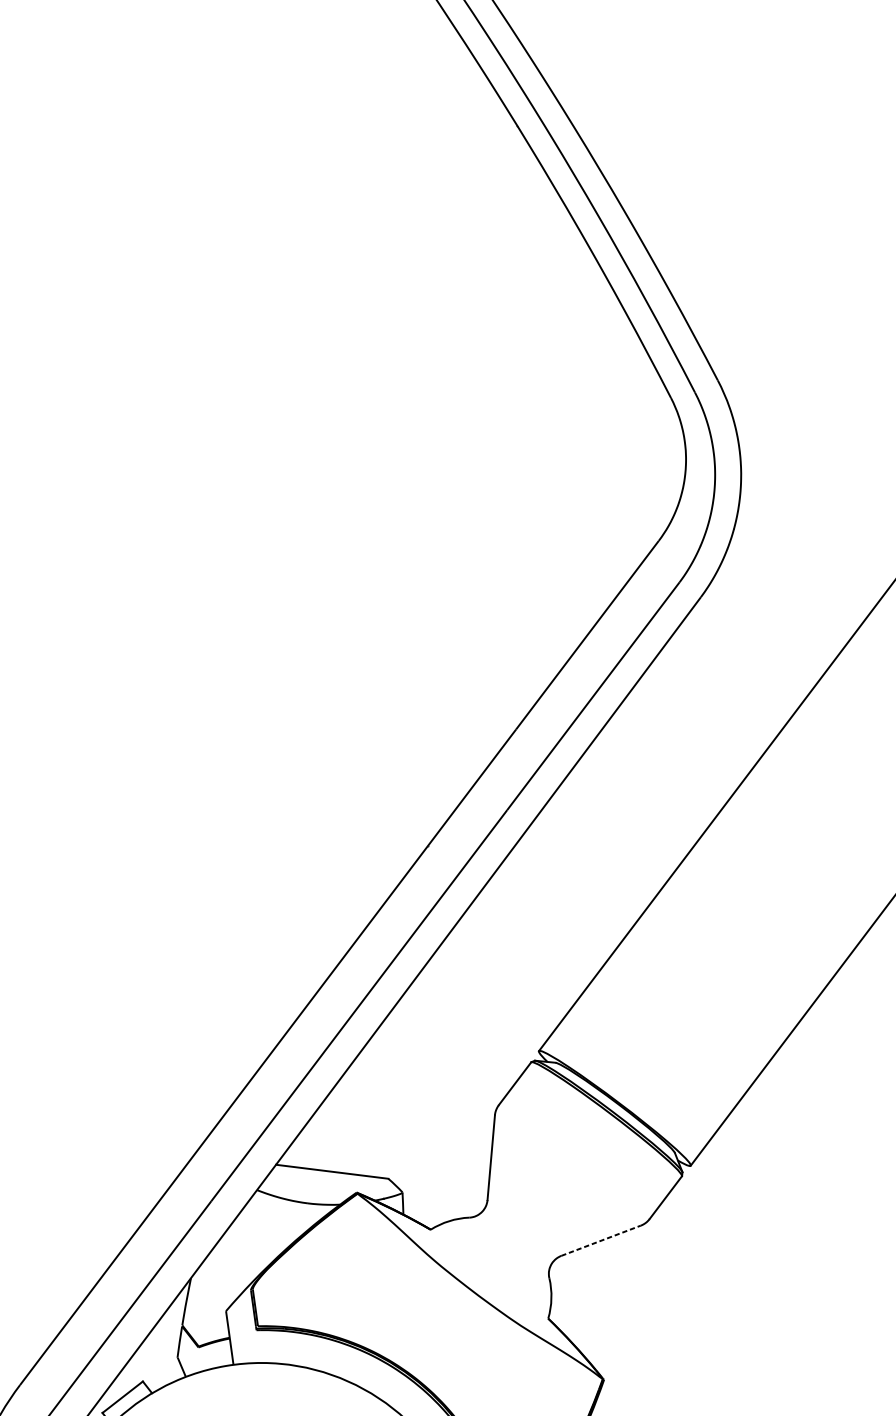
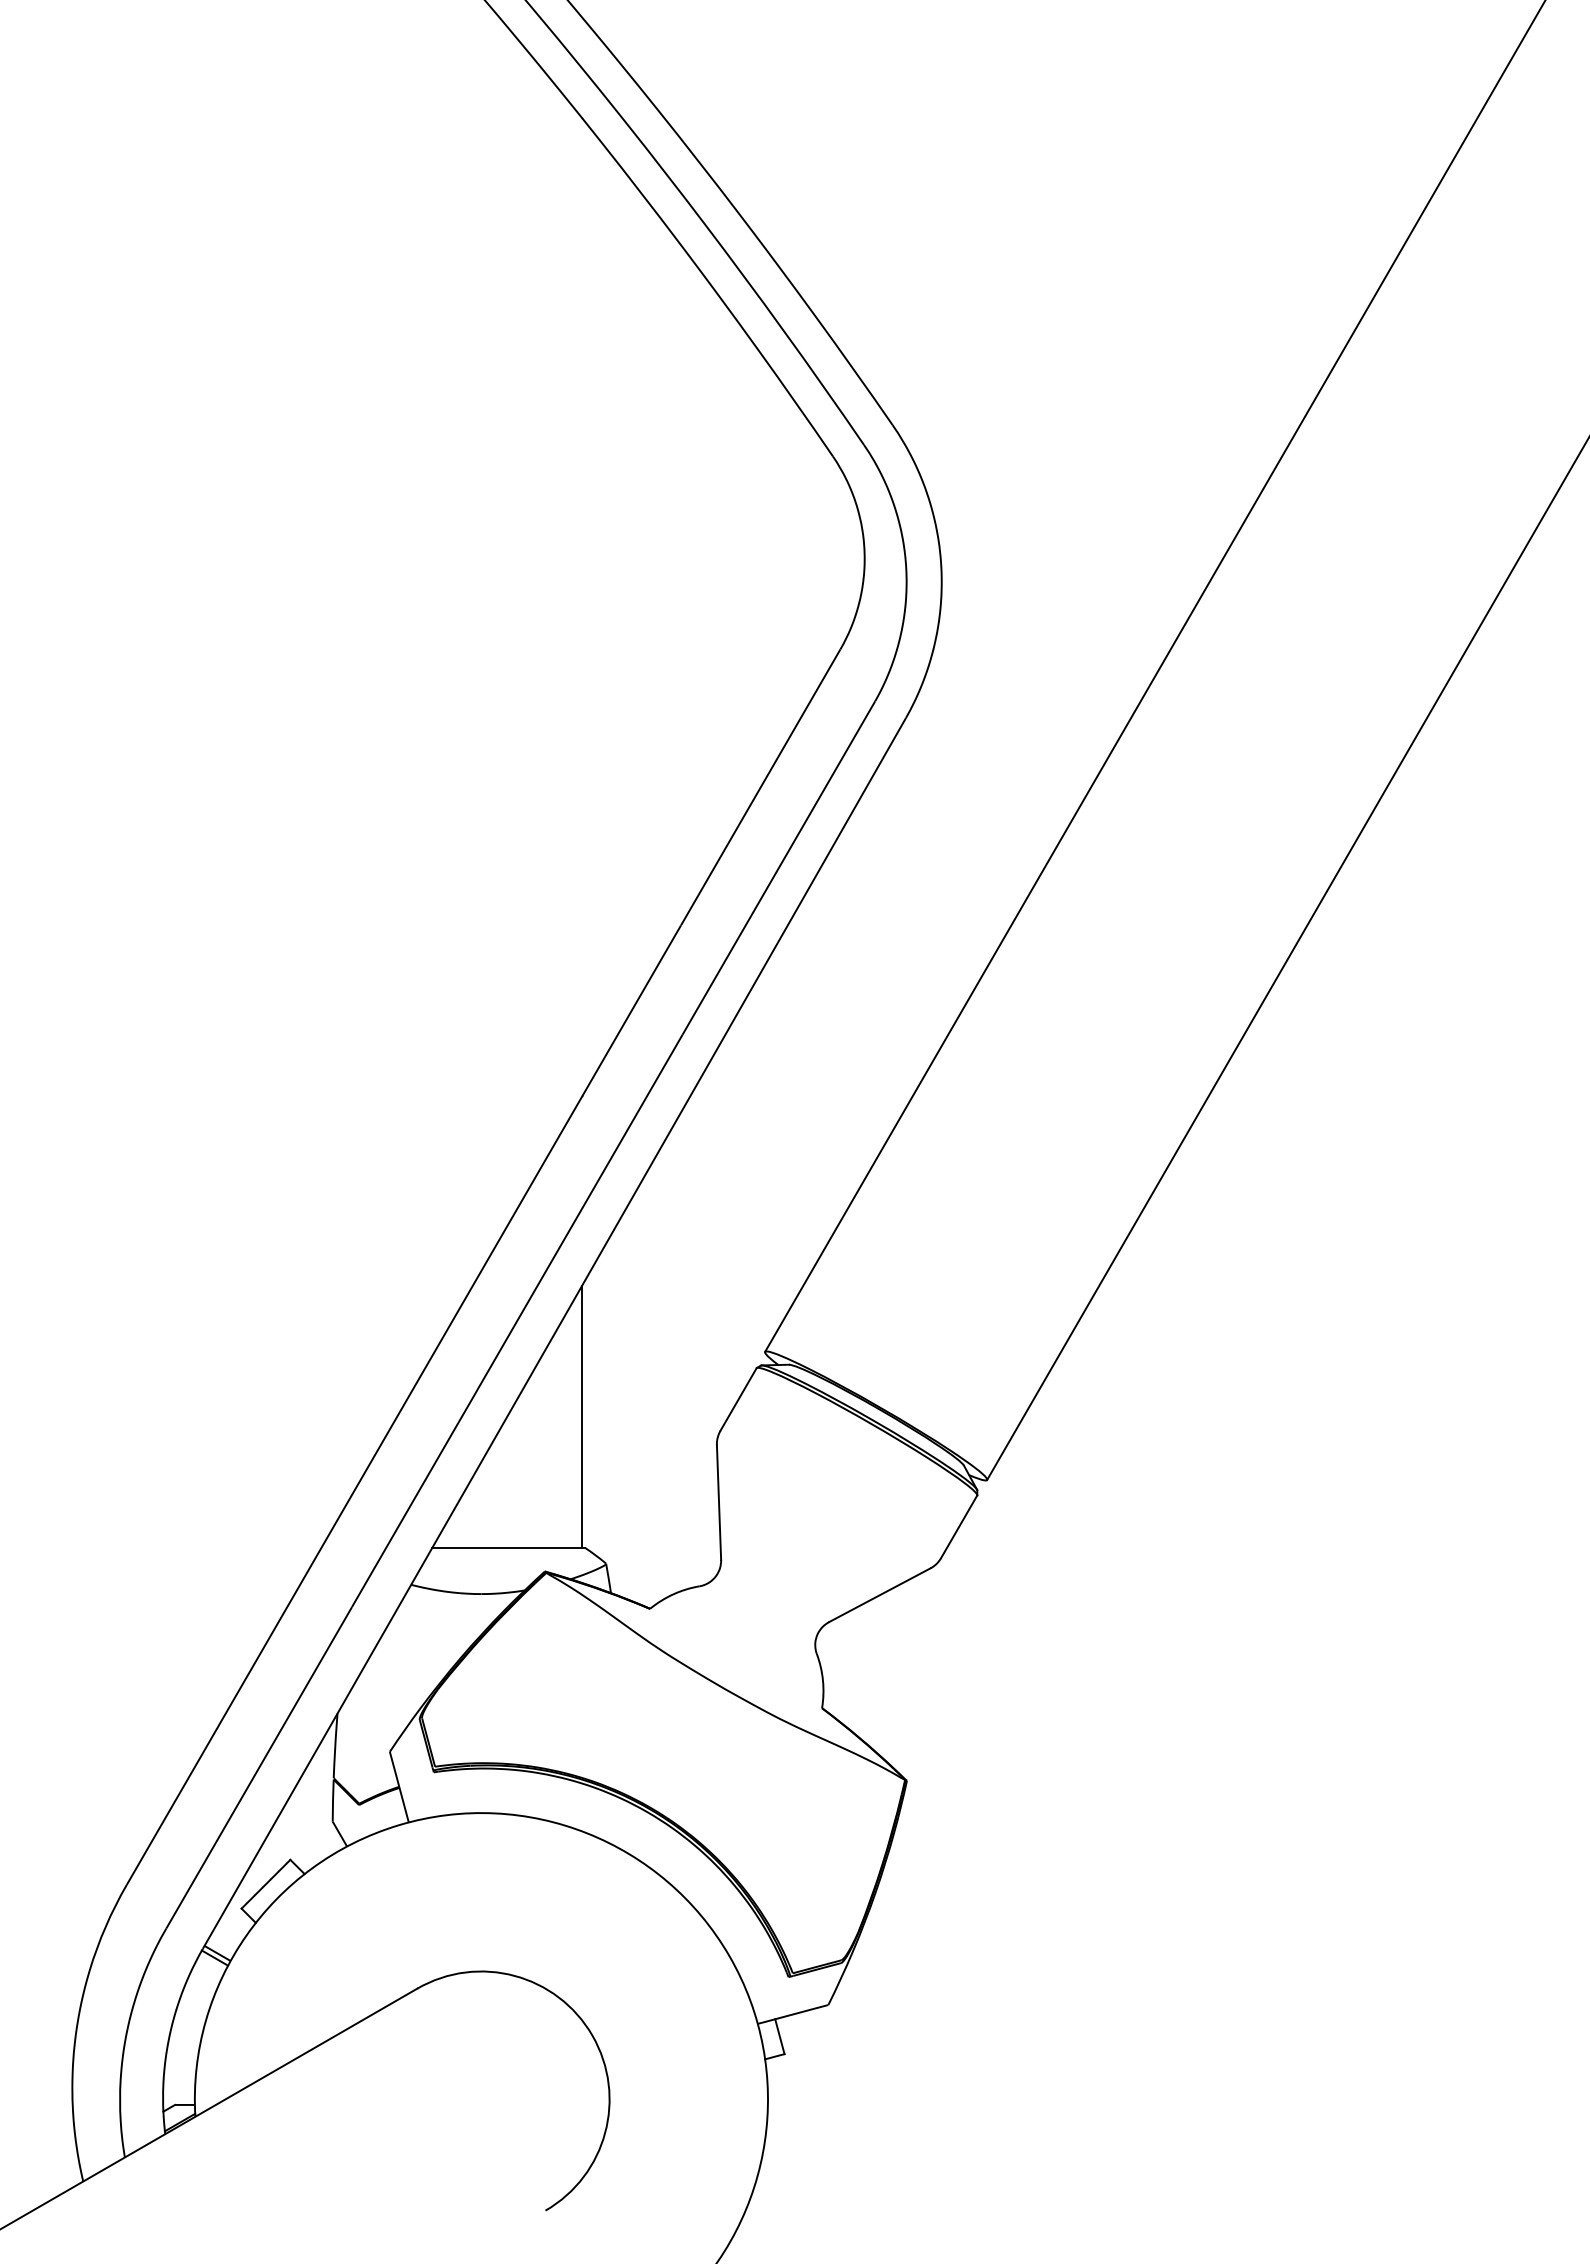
line: (398, 1081) -> (582, 1416), added
line: (601, 1241) -> (880, 1595), dashed -> solid

